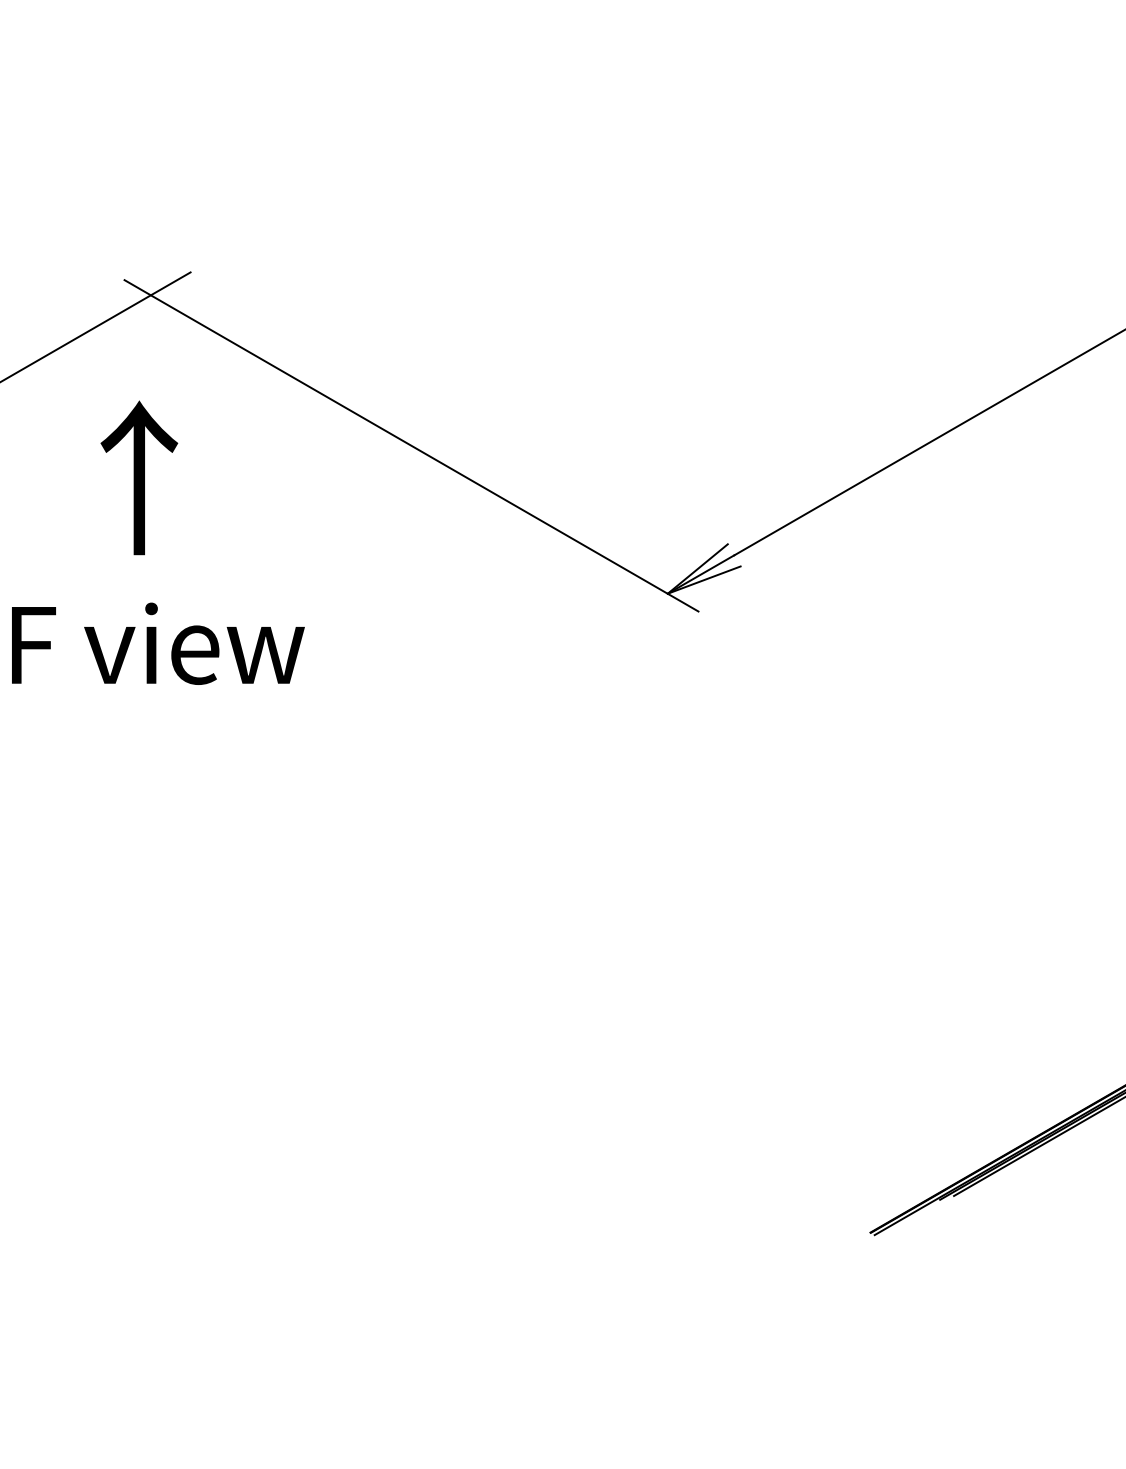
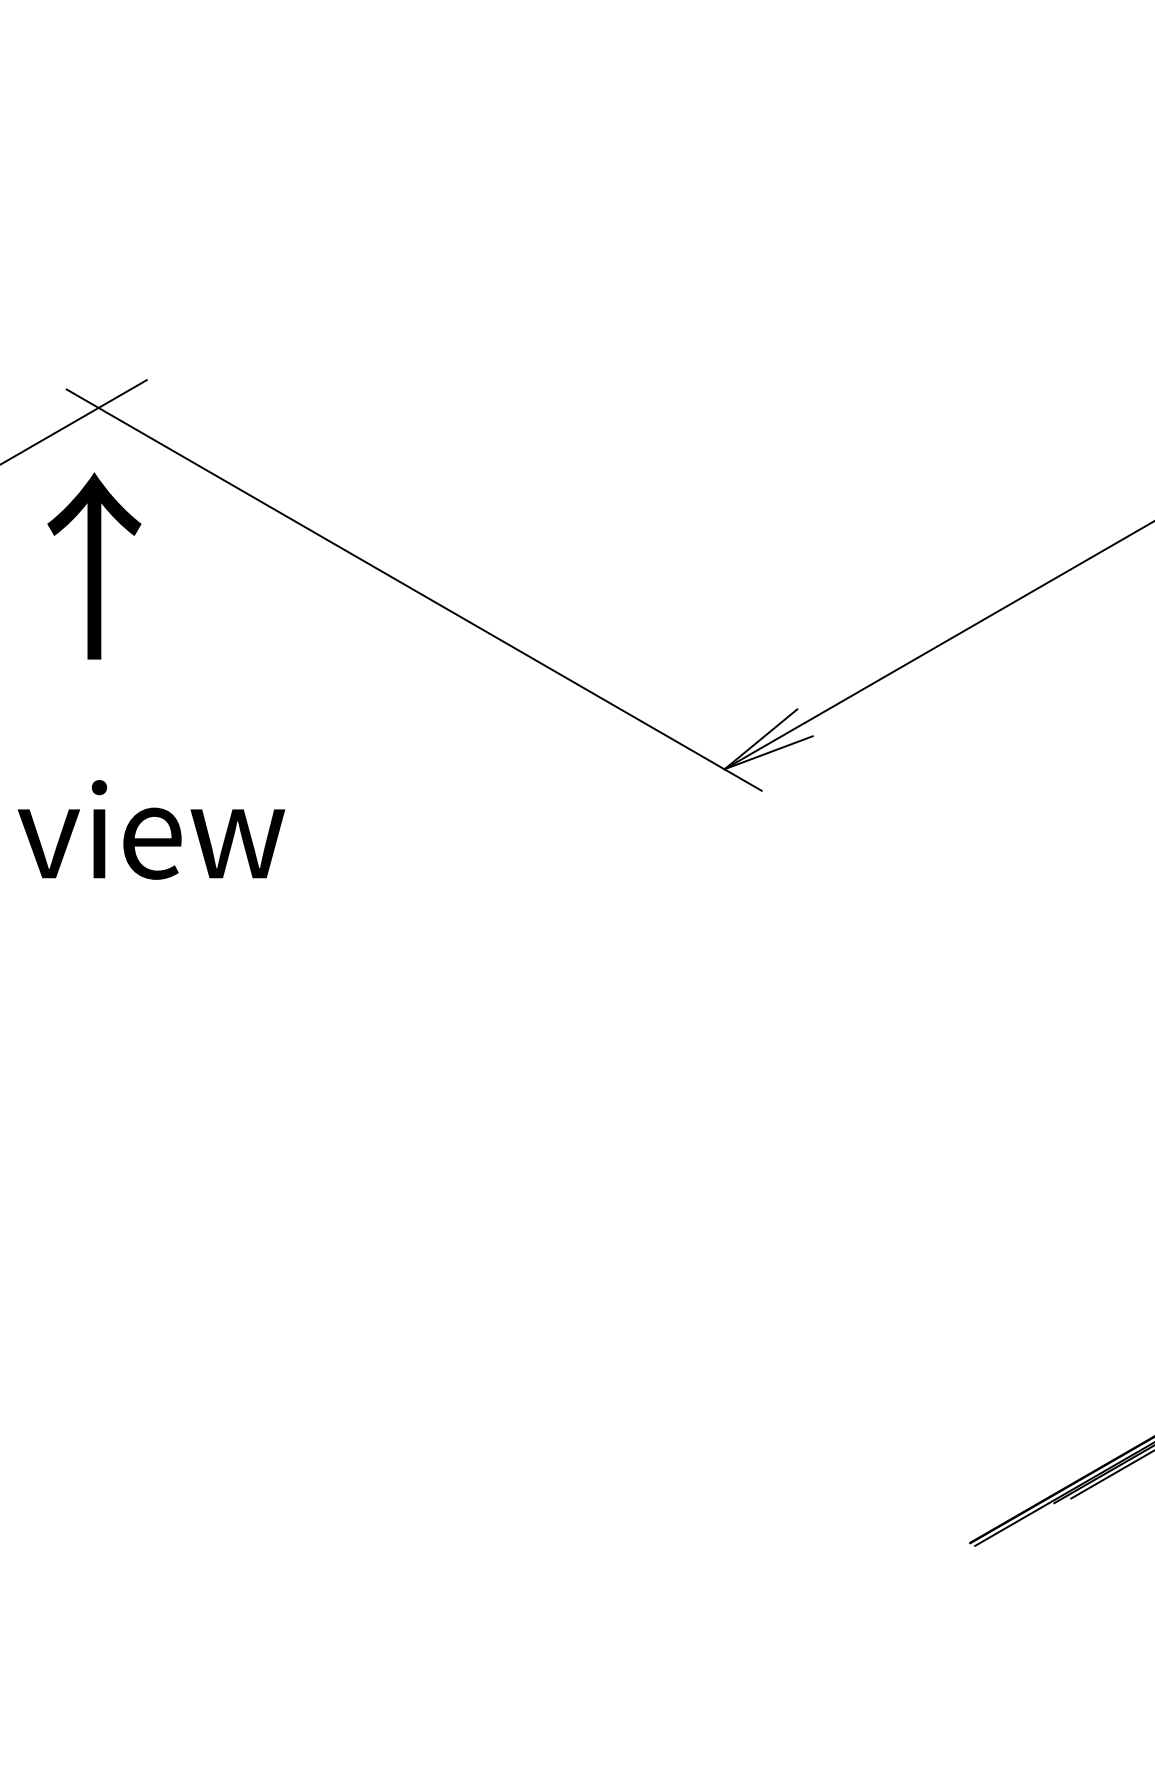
text: (139, 477) -> (94, 565), moved

